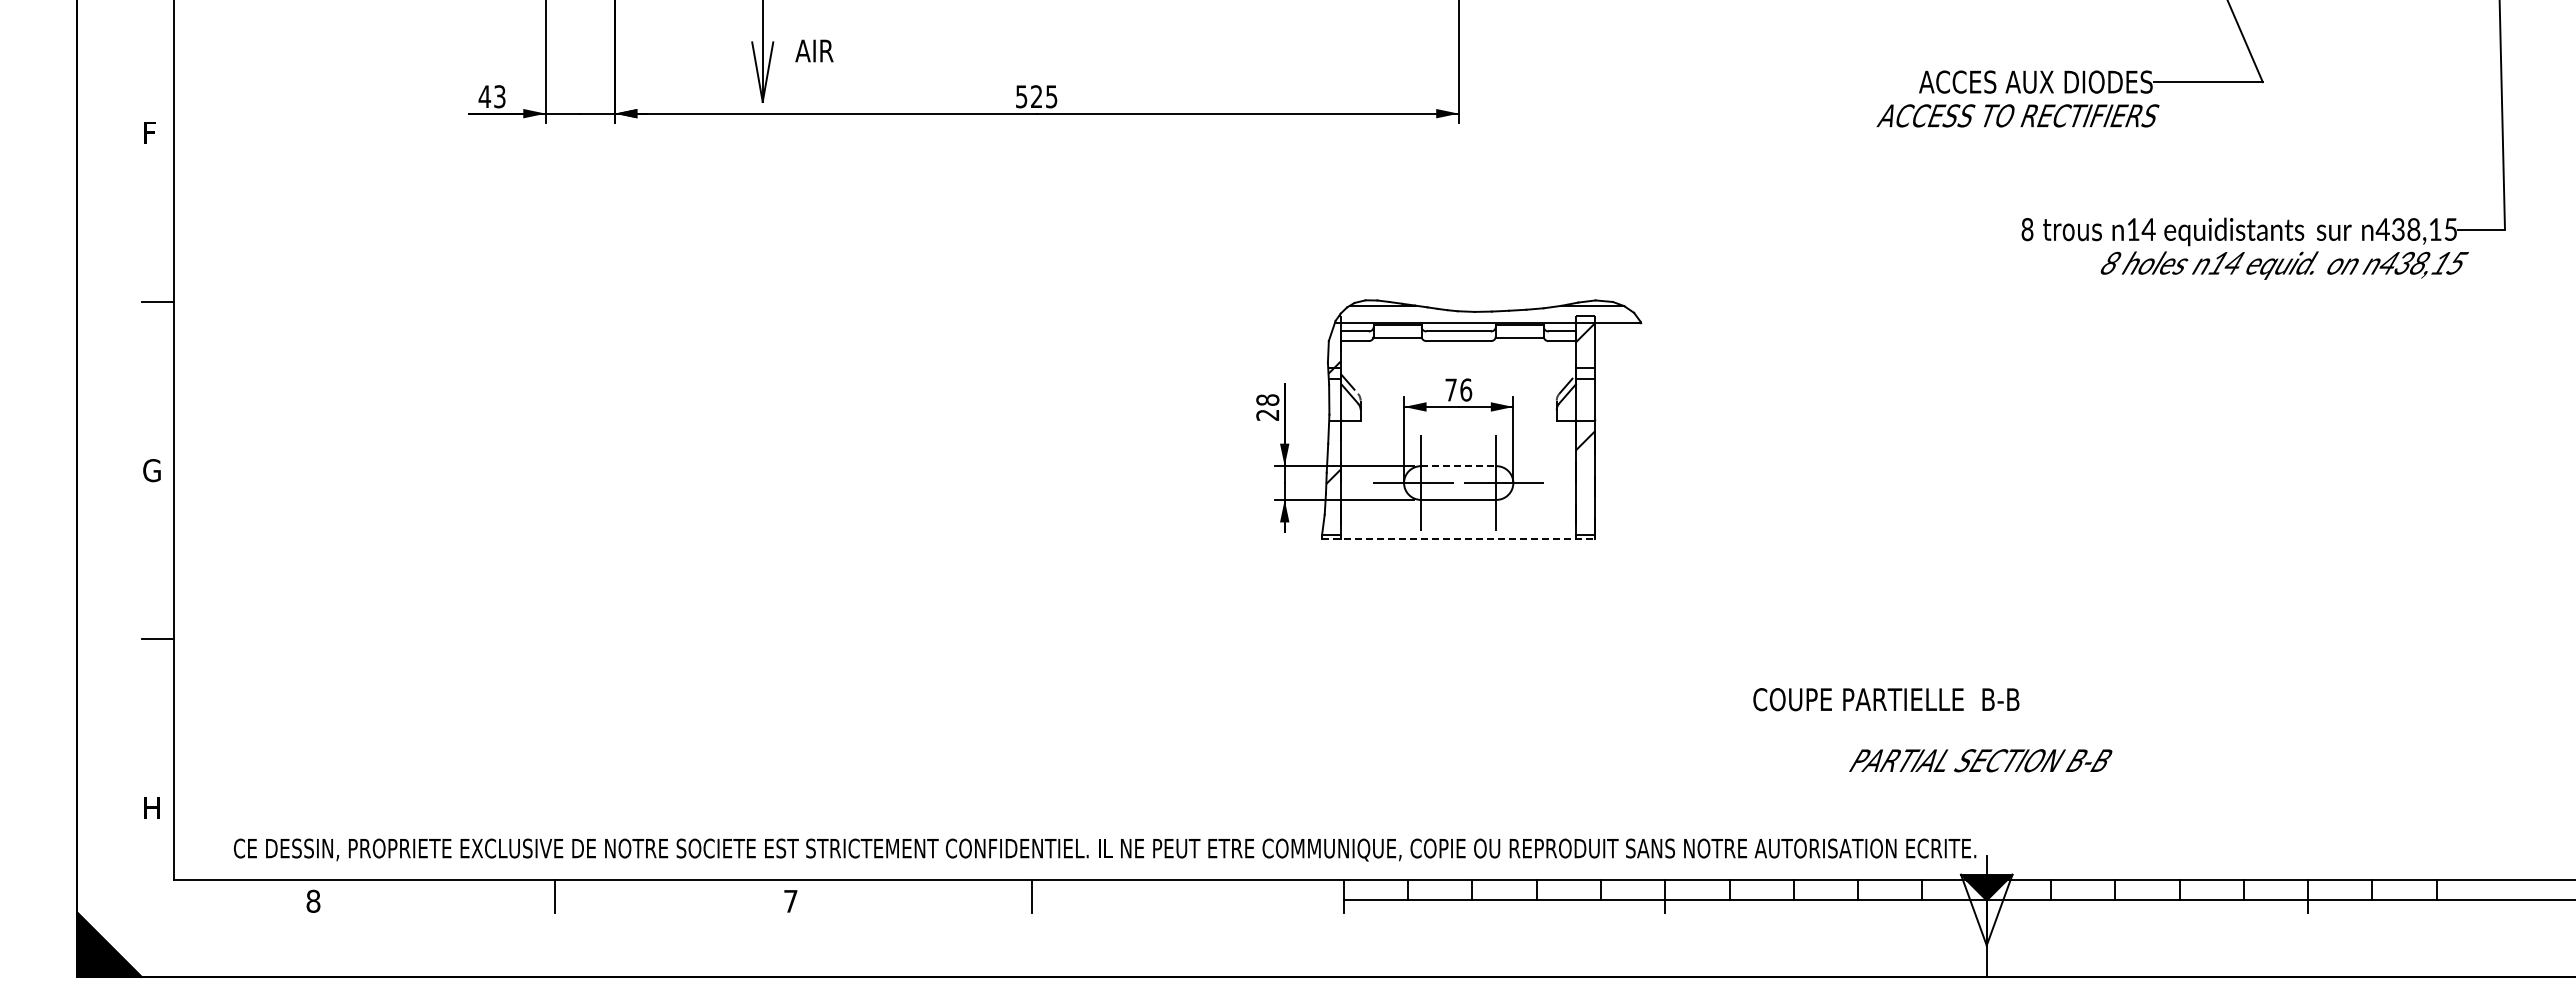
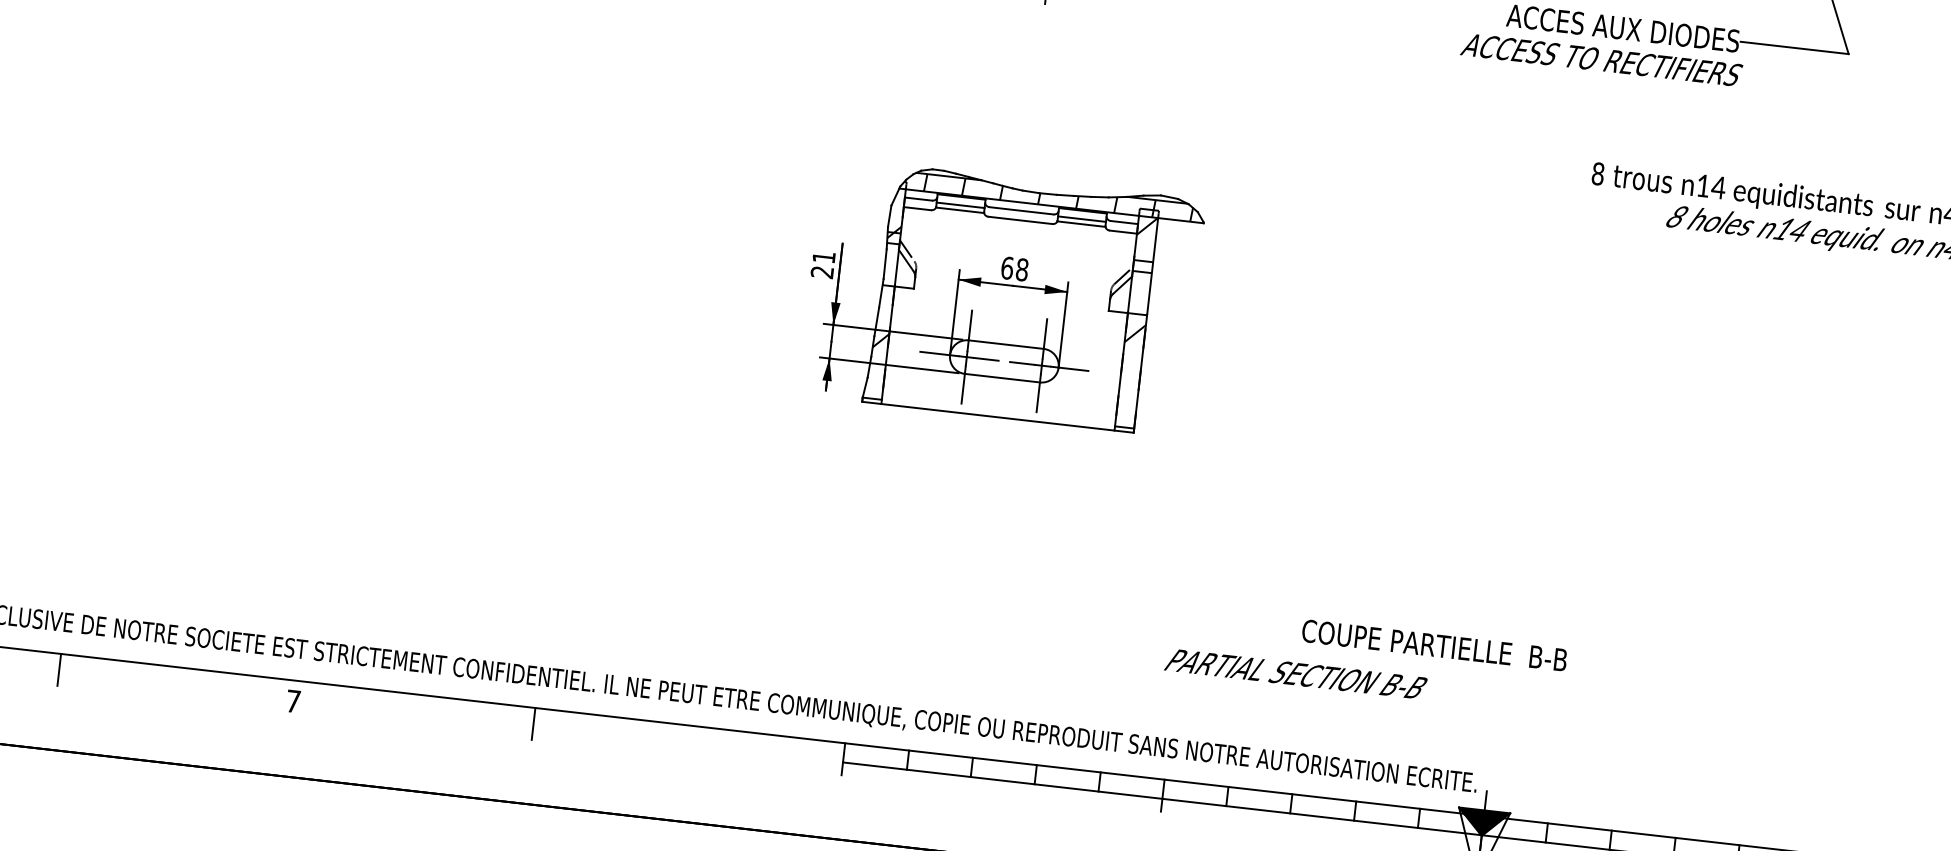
hatch: (1493, 314) -> (1057, 197), added
line: (1397, 332) -> (960, 204), added
line: (1519, 332) -> (1081, 218), added
text: (1458, 389) -> (1014, 268), 76 -> 68
text: (1267, 399) -> (823, 256), 28 -> 21
line: (1458, 466) -> (1006, 344), dashed -> solid
line: (1458, 539) -> (997, 417), dashed -> solid
text: (1886, 699) -> (1434, 645), moved
text: (1980, 760) -> (1295, 673), moved

